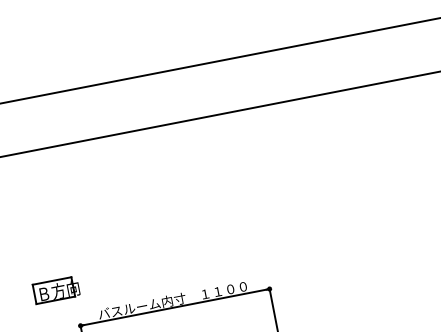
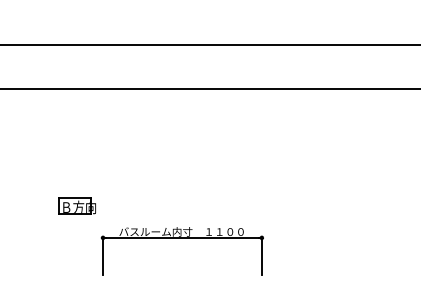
part: (55, 289) -> (76, 205), moved

